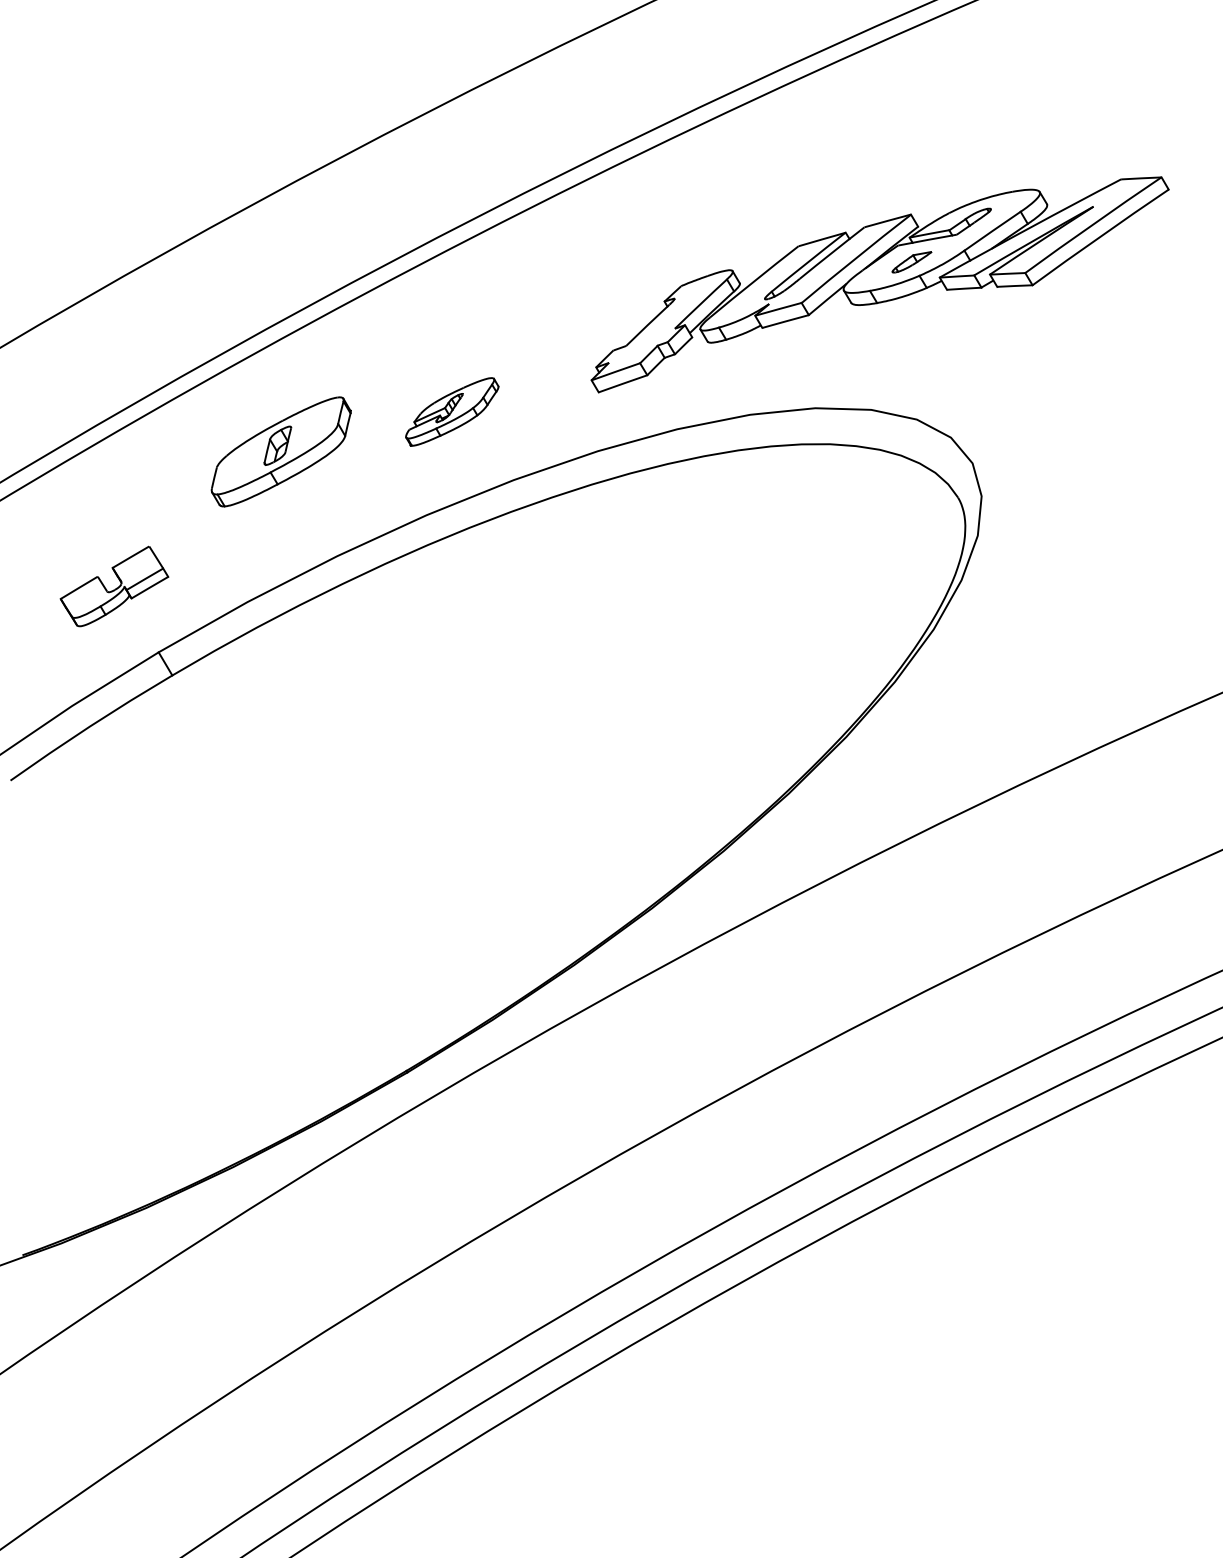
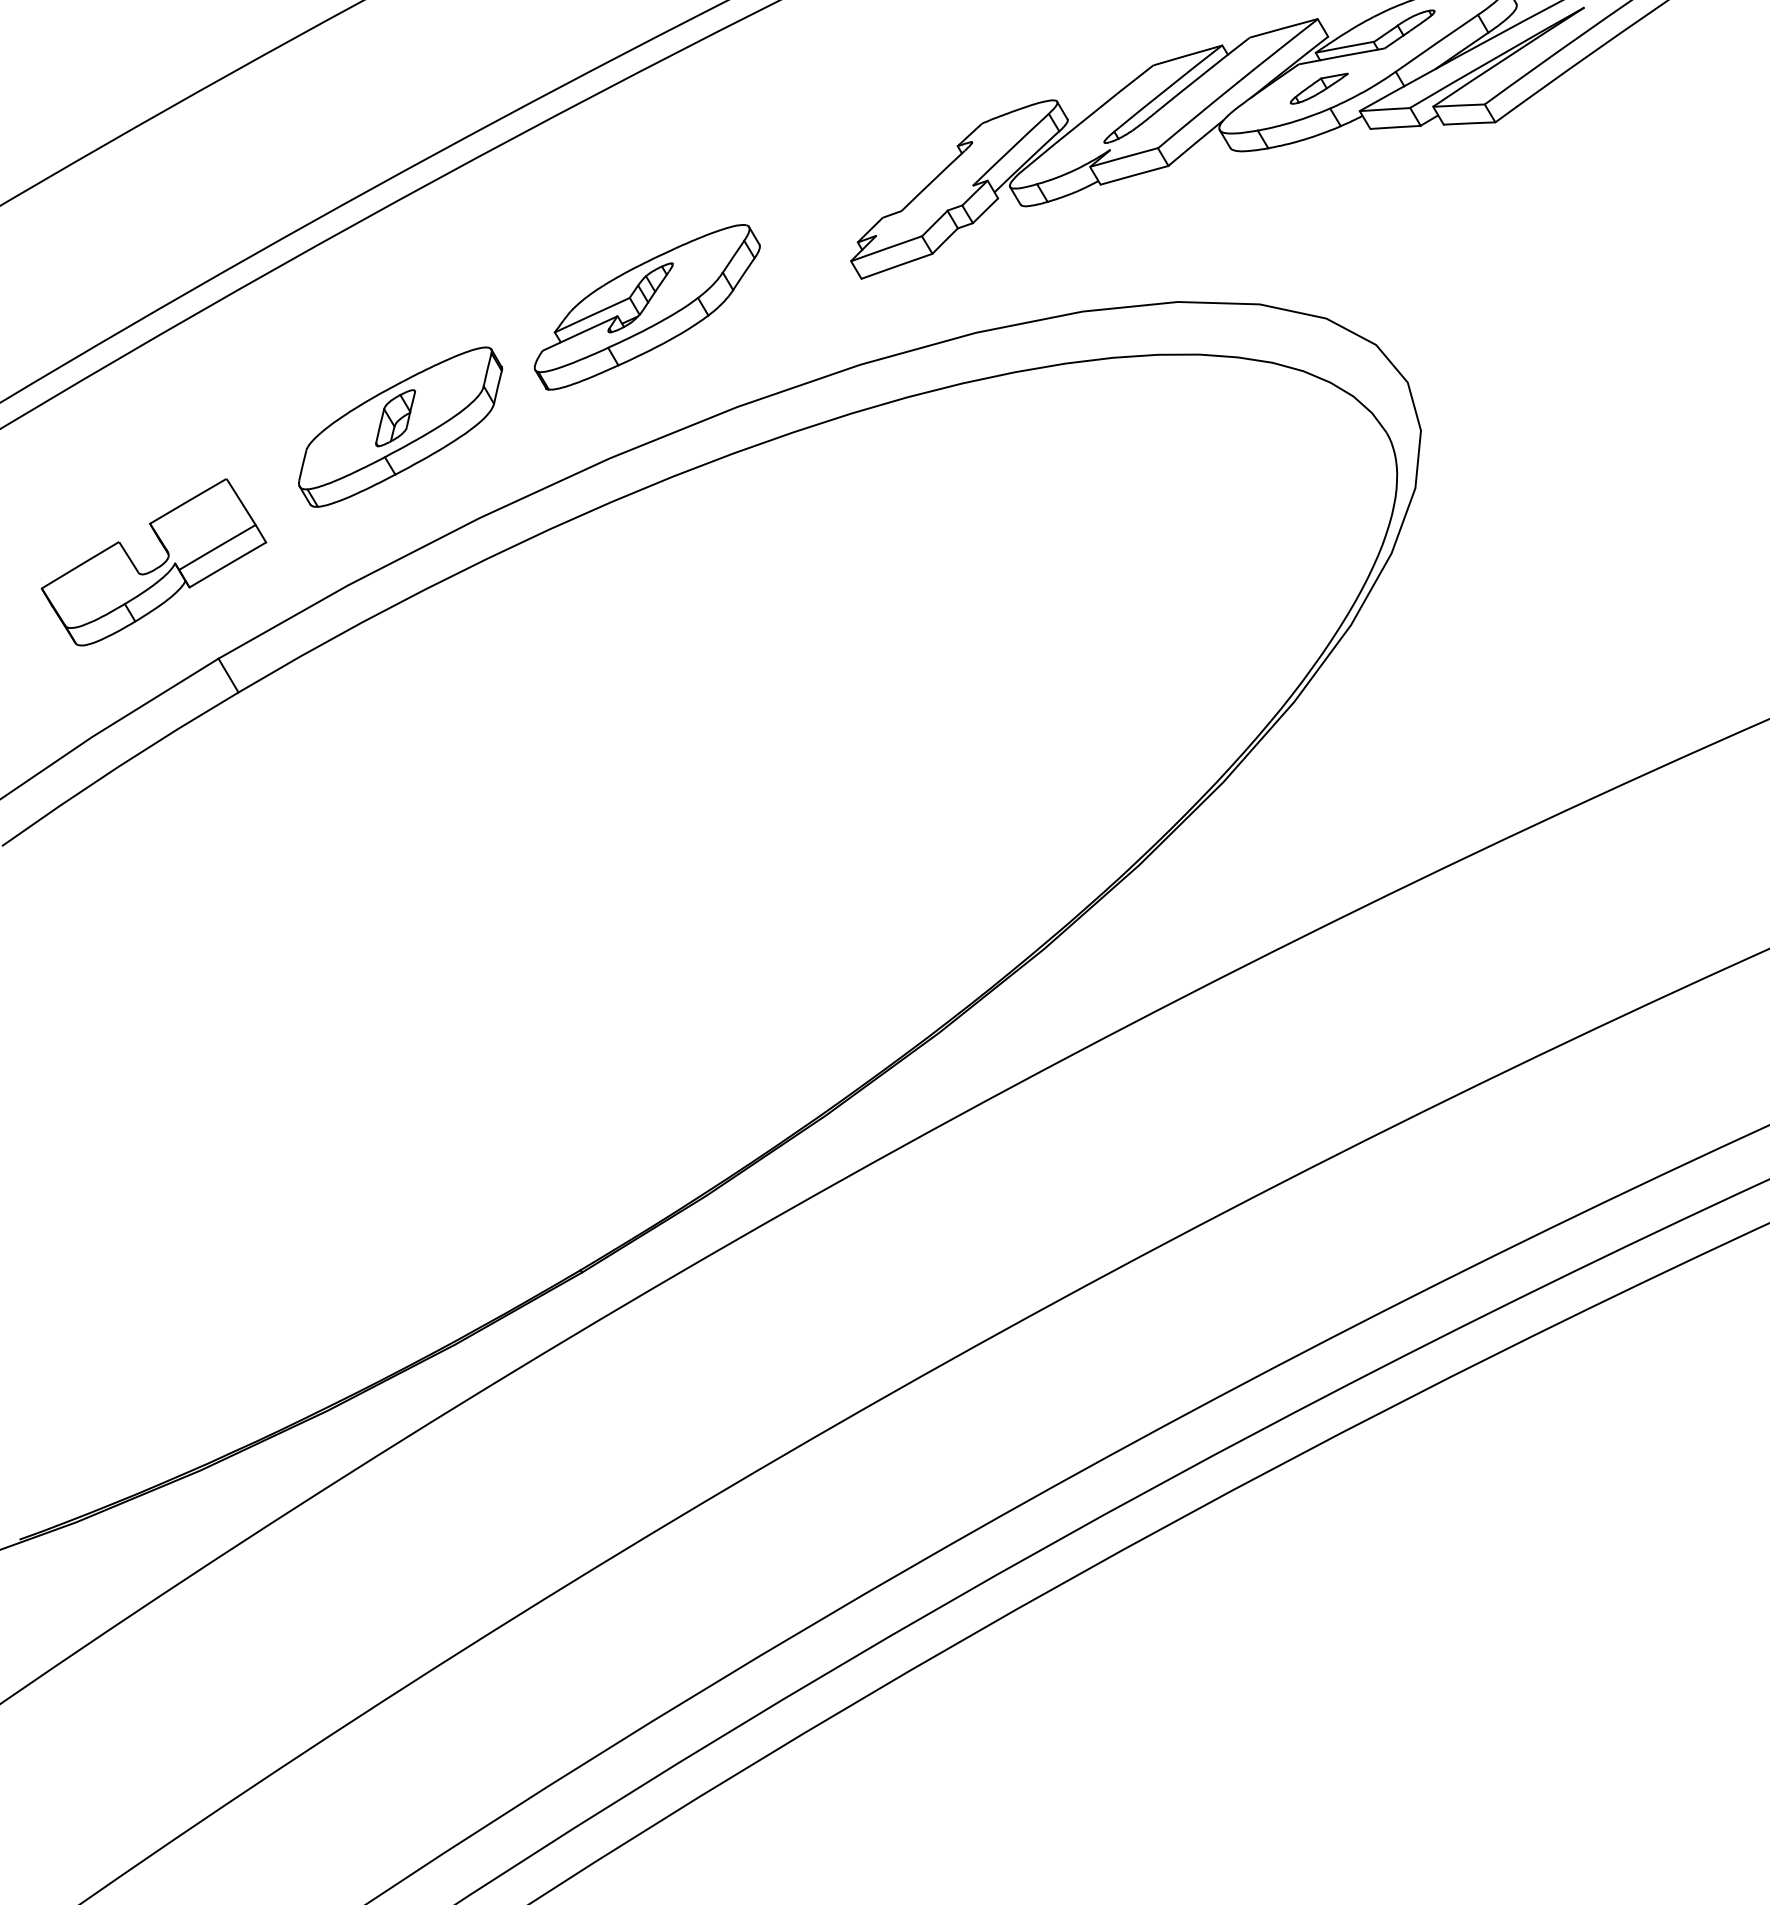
part: (452, 411) -> (647, 306), size x1.67
part: (280, 451) -> (399, 426), moved
part: (114, 586) -> (153, 562), size x1.43

